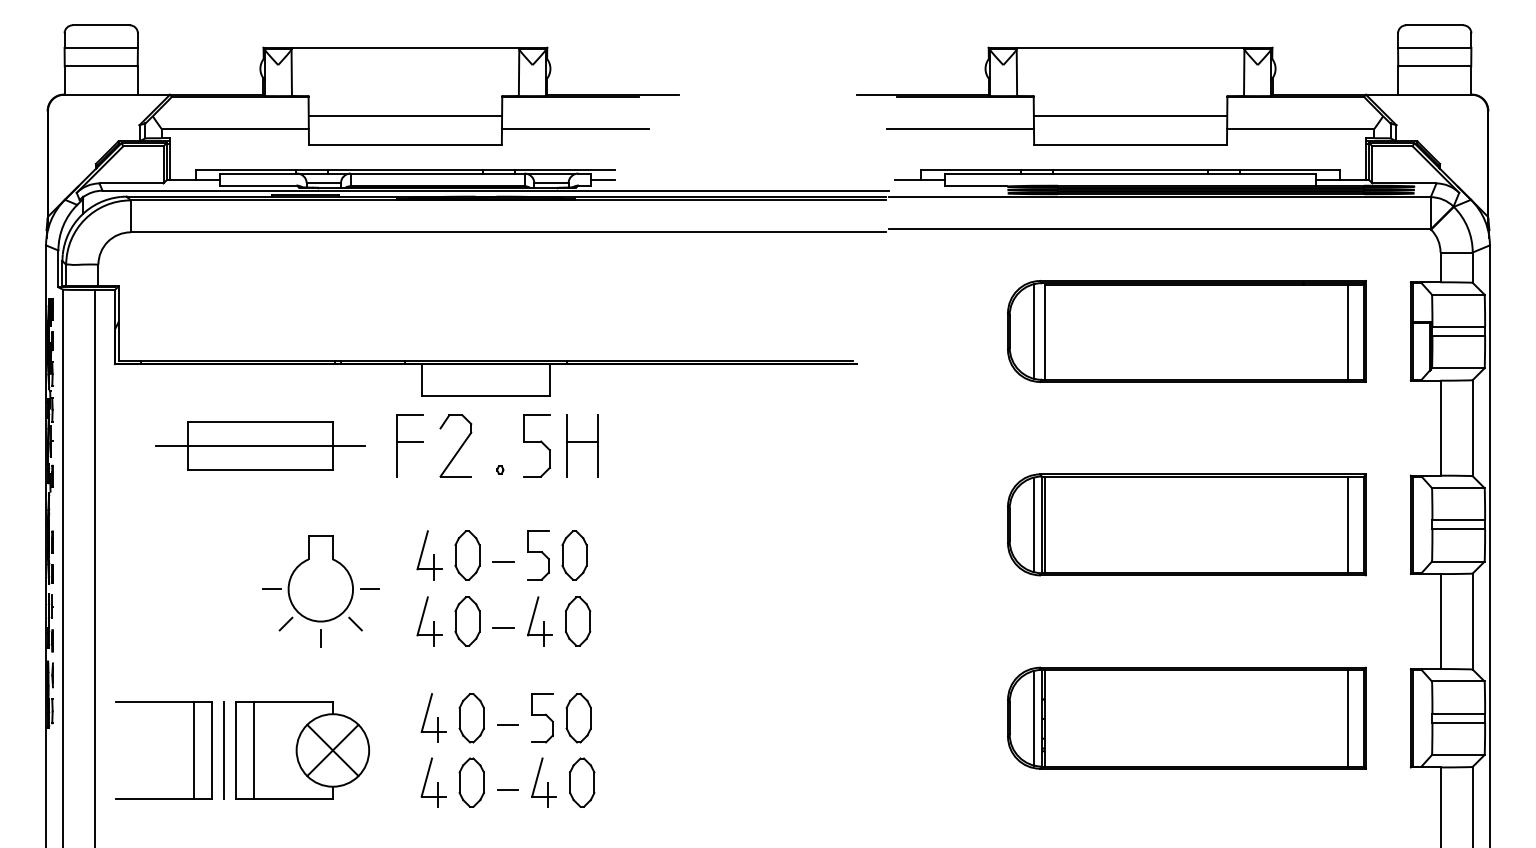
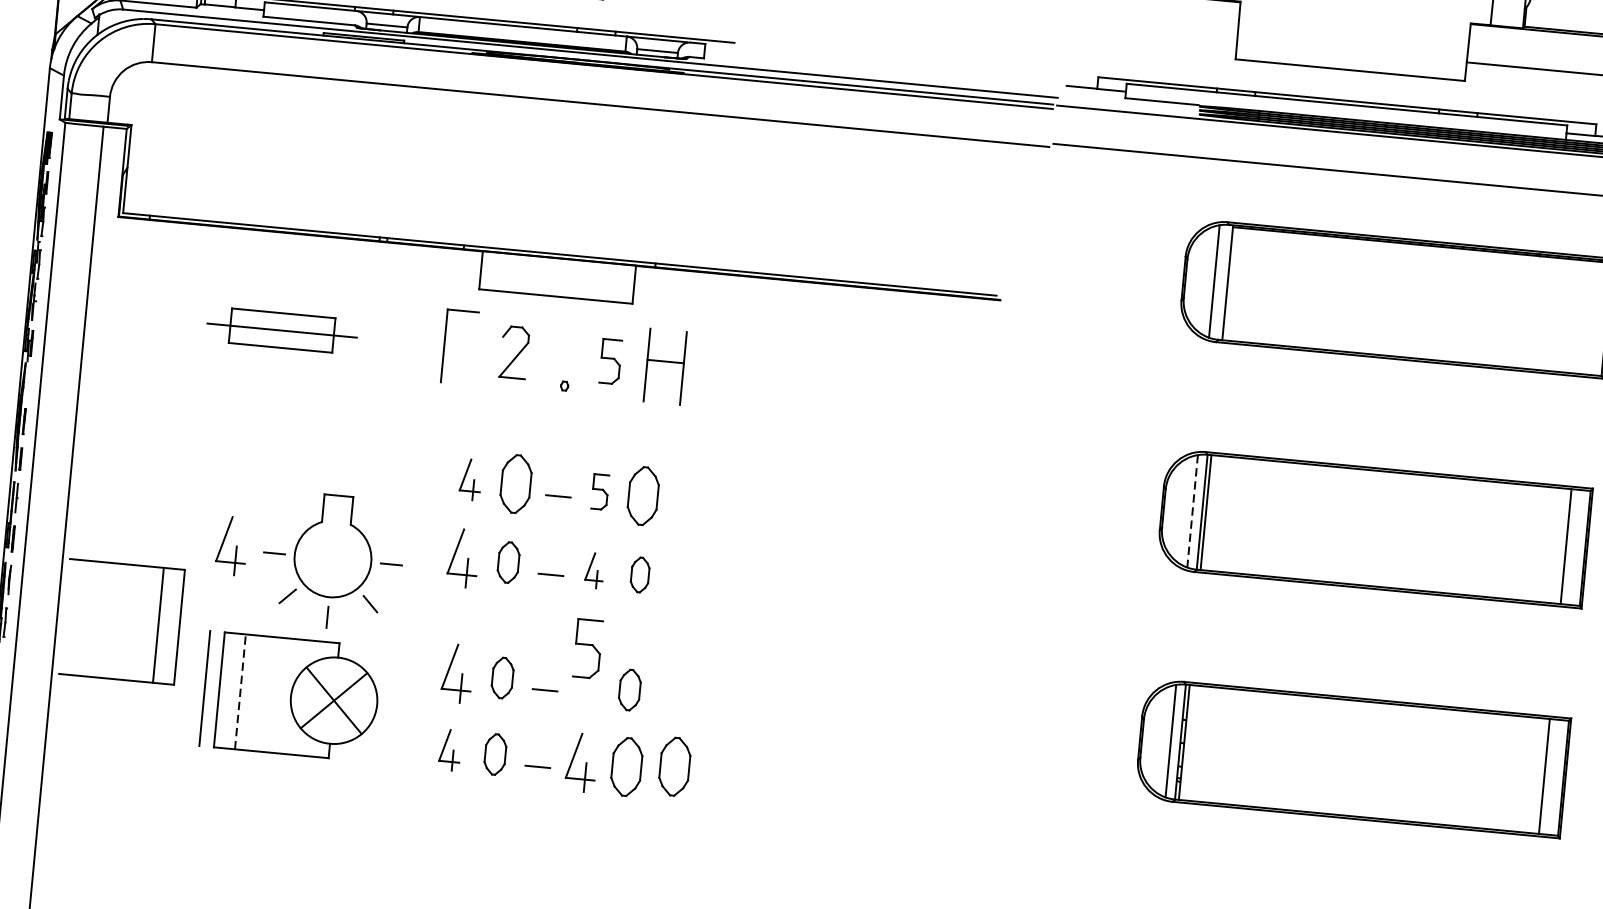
line: (1130, 115) -> (1353, 35), removed
line: (960, 128) -> (1149, 31), removed
line: (602, 180) -> (718, 53), removed
line: (1348, 331) -> (1588, 316), removed
line: (409, 441) -> (459, 342), removed
part: (260, 445) -> (282, 330), size x0.6
part: (455, 445) -> (514, 352), size x0.7
part: (536, 445) -> (610, 361), size x0.6
line: (1033, 525) -> (1192, 512), solid -> dashed
part: (429, 555) -> (470, 479), size x0.7
part: (538, 555) -> (600, 492), size x0.6
part: (320, 591) -> (332, 561), moved
part: (467, 621) -> (508, 562), size x0.7
part: (539, 621) -> (594, 570), size x0.6
part: (578, 621) -> (640, 575), size x0.6
part: (235, 629) -> (231, 545), added
part: (471, 718) -> (502, 678), size x0.7
part: (542, 718) -> (587, 649), moved
part: (578, 718) -> (629, 690), size x0.7
line: (254, 749) -> (241, 690), solid -> dashed
part: (193, 750) -> (157, 625), moved
part: (622, 778) -> (675, 766), added
part: (433, 782) -> (450, 750), size x0.7
part: (471, 782) -> (495, 754), size x0.7

